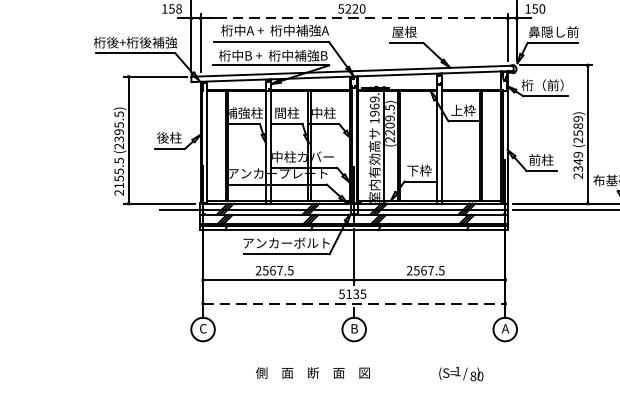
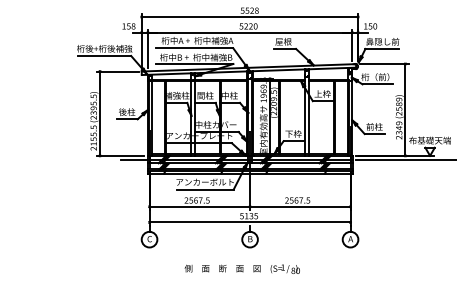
line: (353, 18) -> (249, 32), dashed -> solid
line: (354, 303) -> (250, 222), dashed -> solid
text: (460, 372) -> (284, 268), moved

